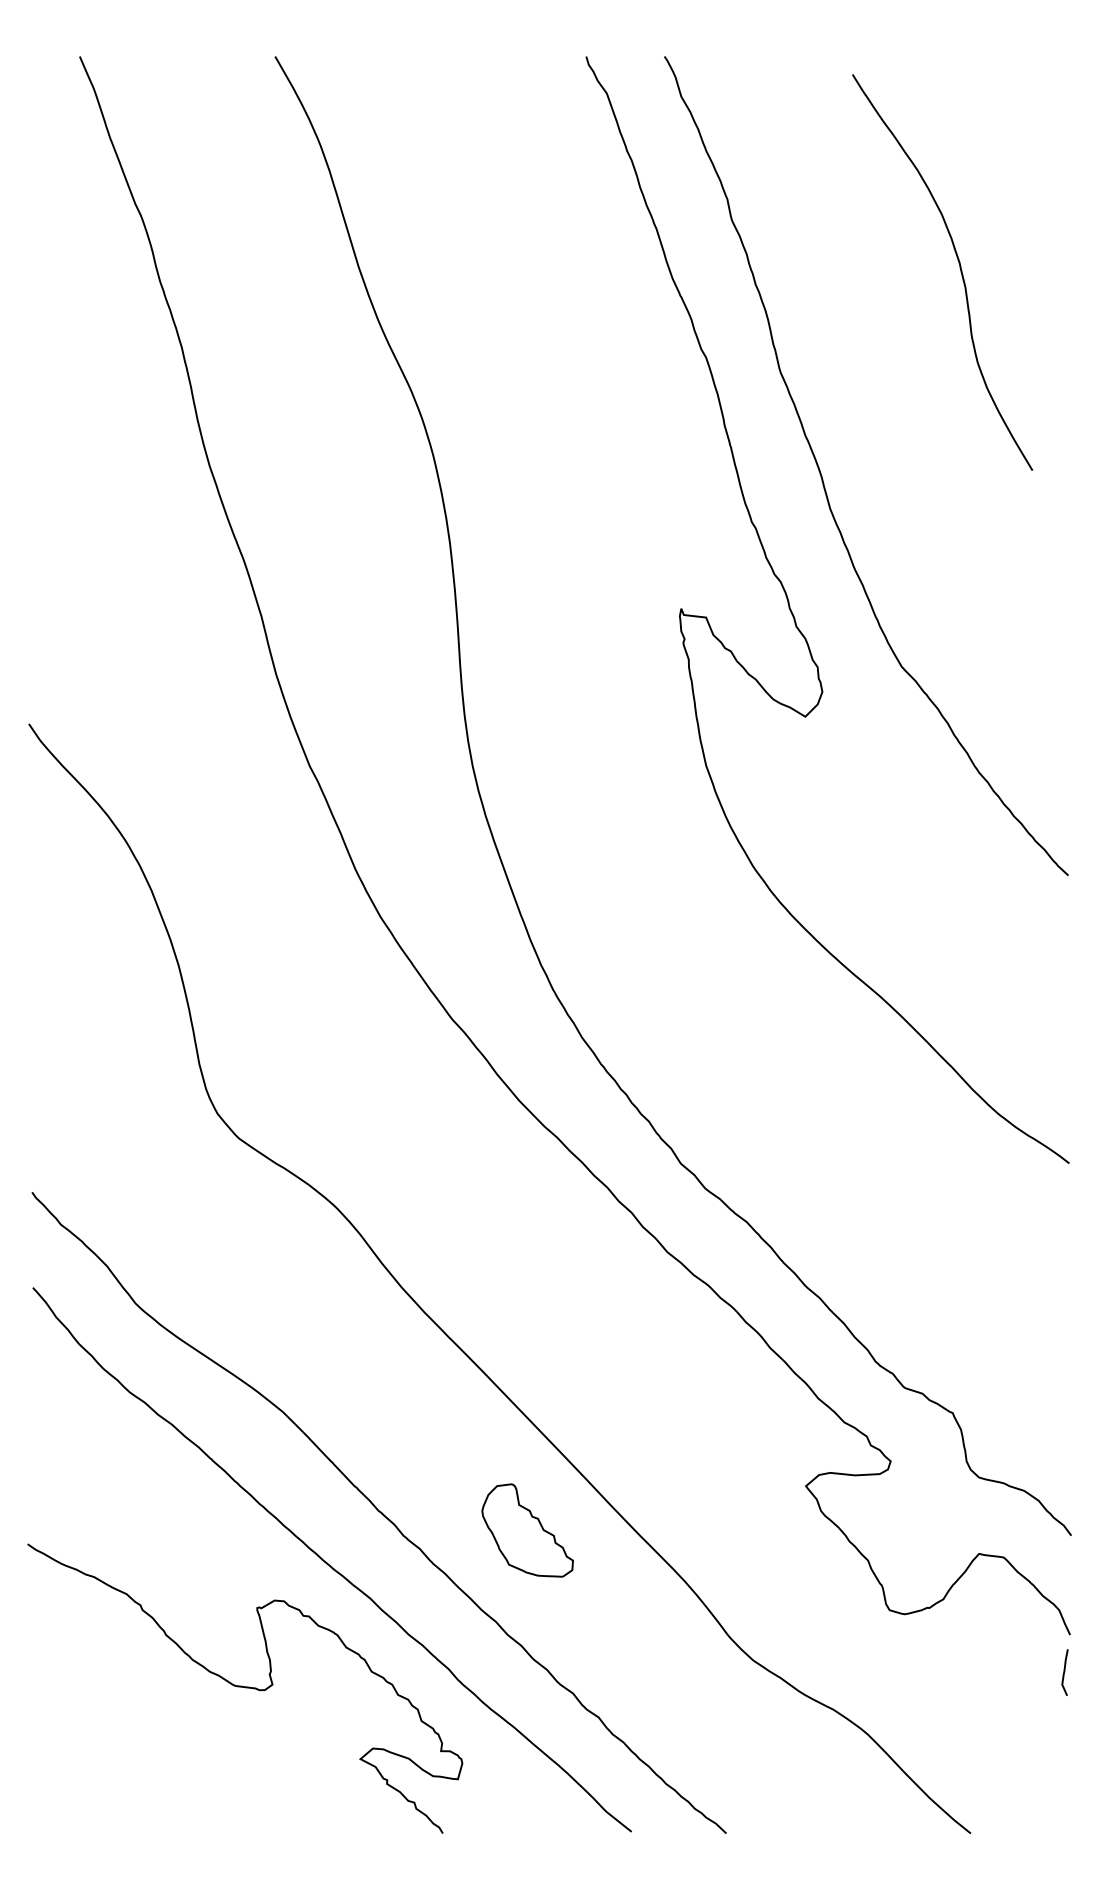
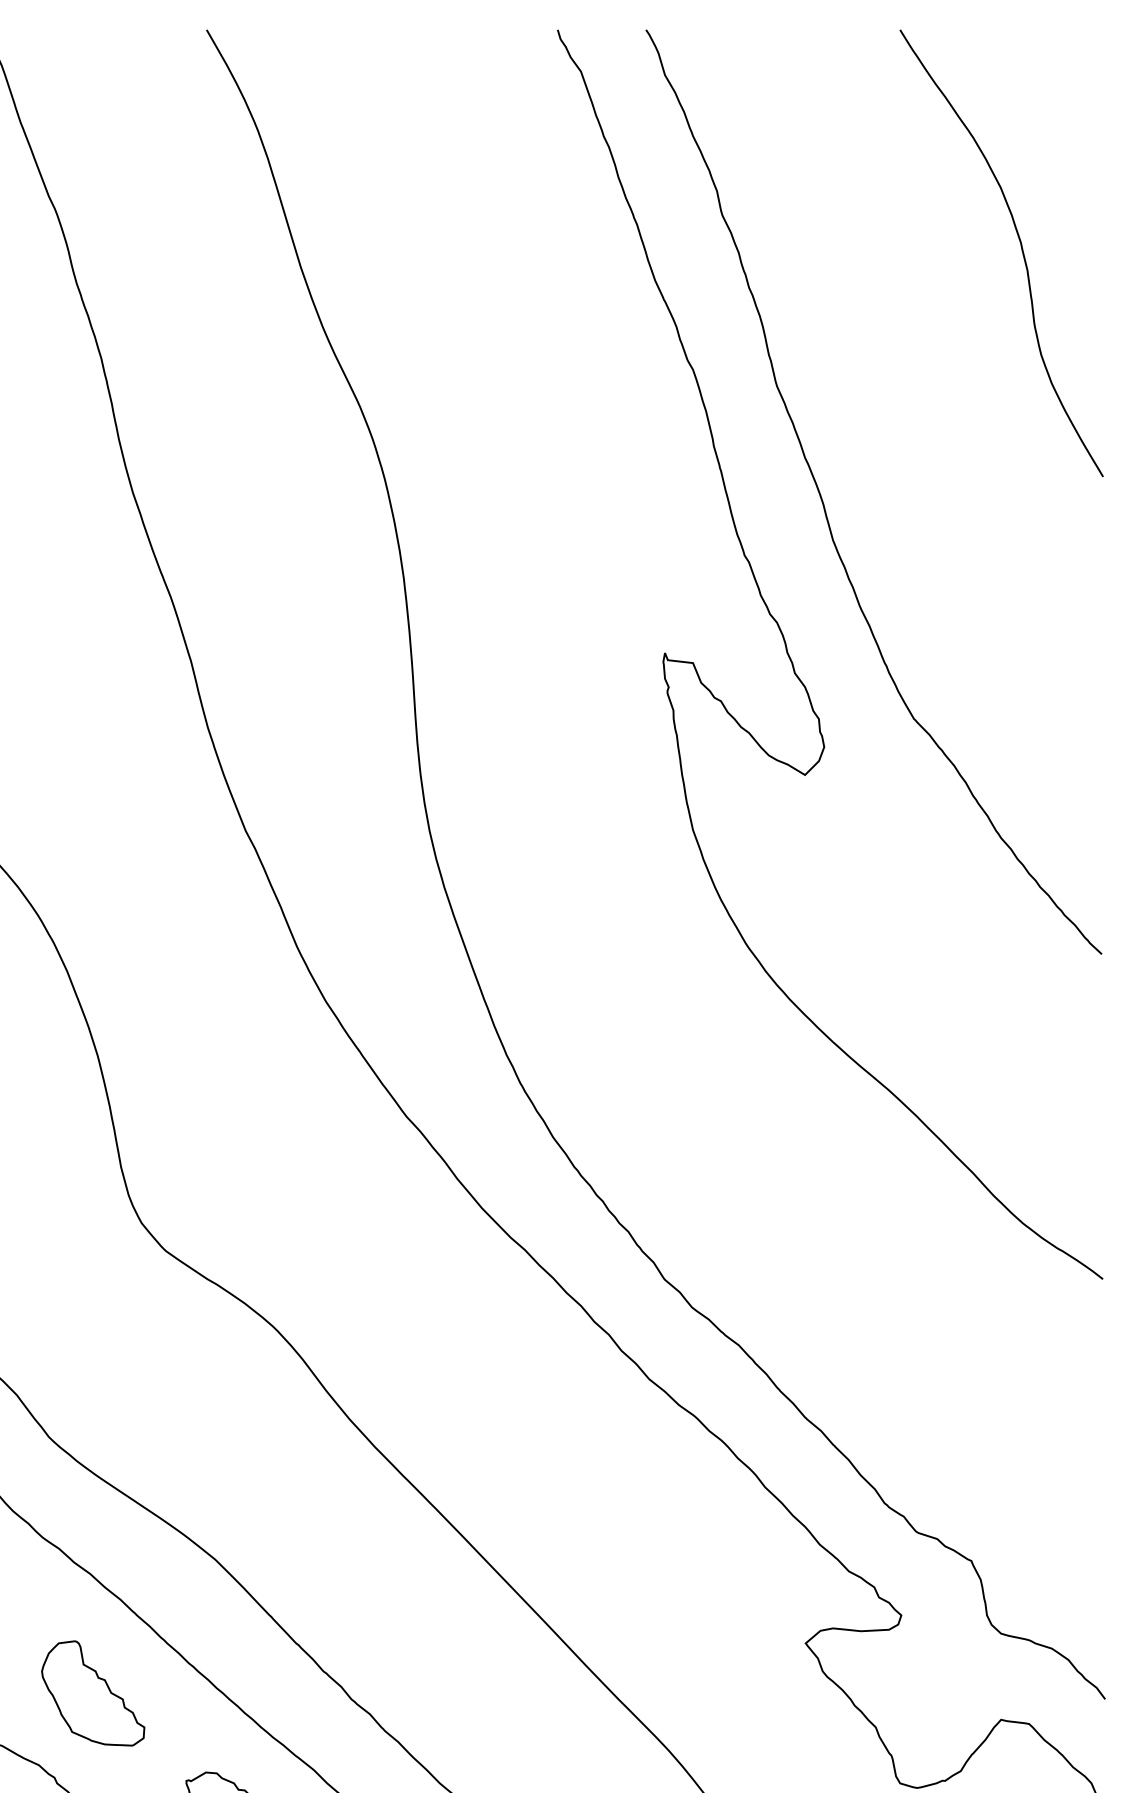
curve: (959, 268) -> (1020, 248), moved
part: (527, 1530) -> (93, 1693), moved

